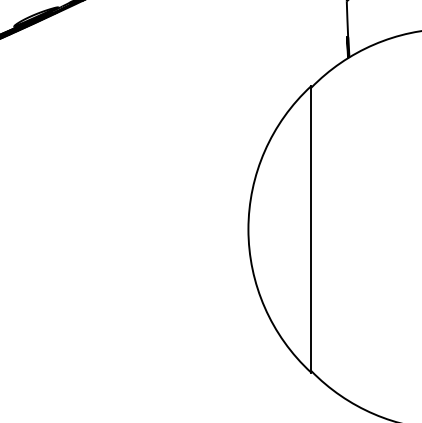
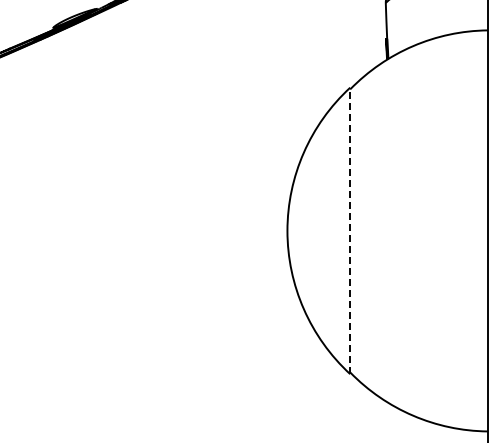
line: (311, 228) -> (350, 230), solid -> dashed

